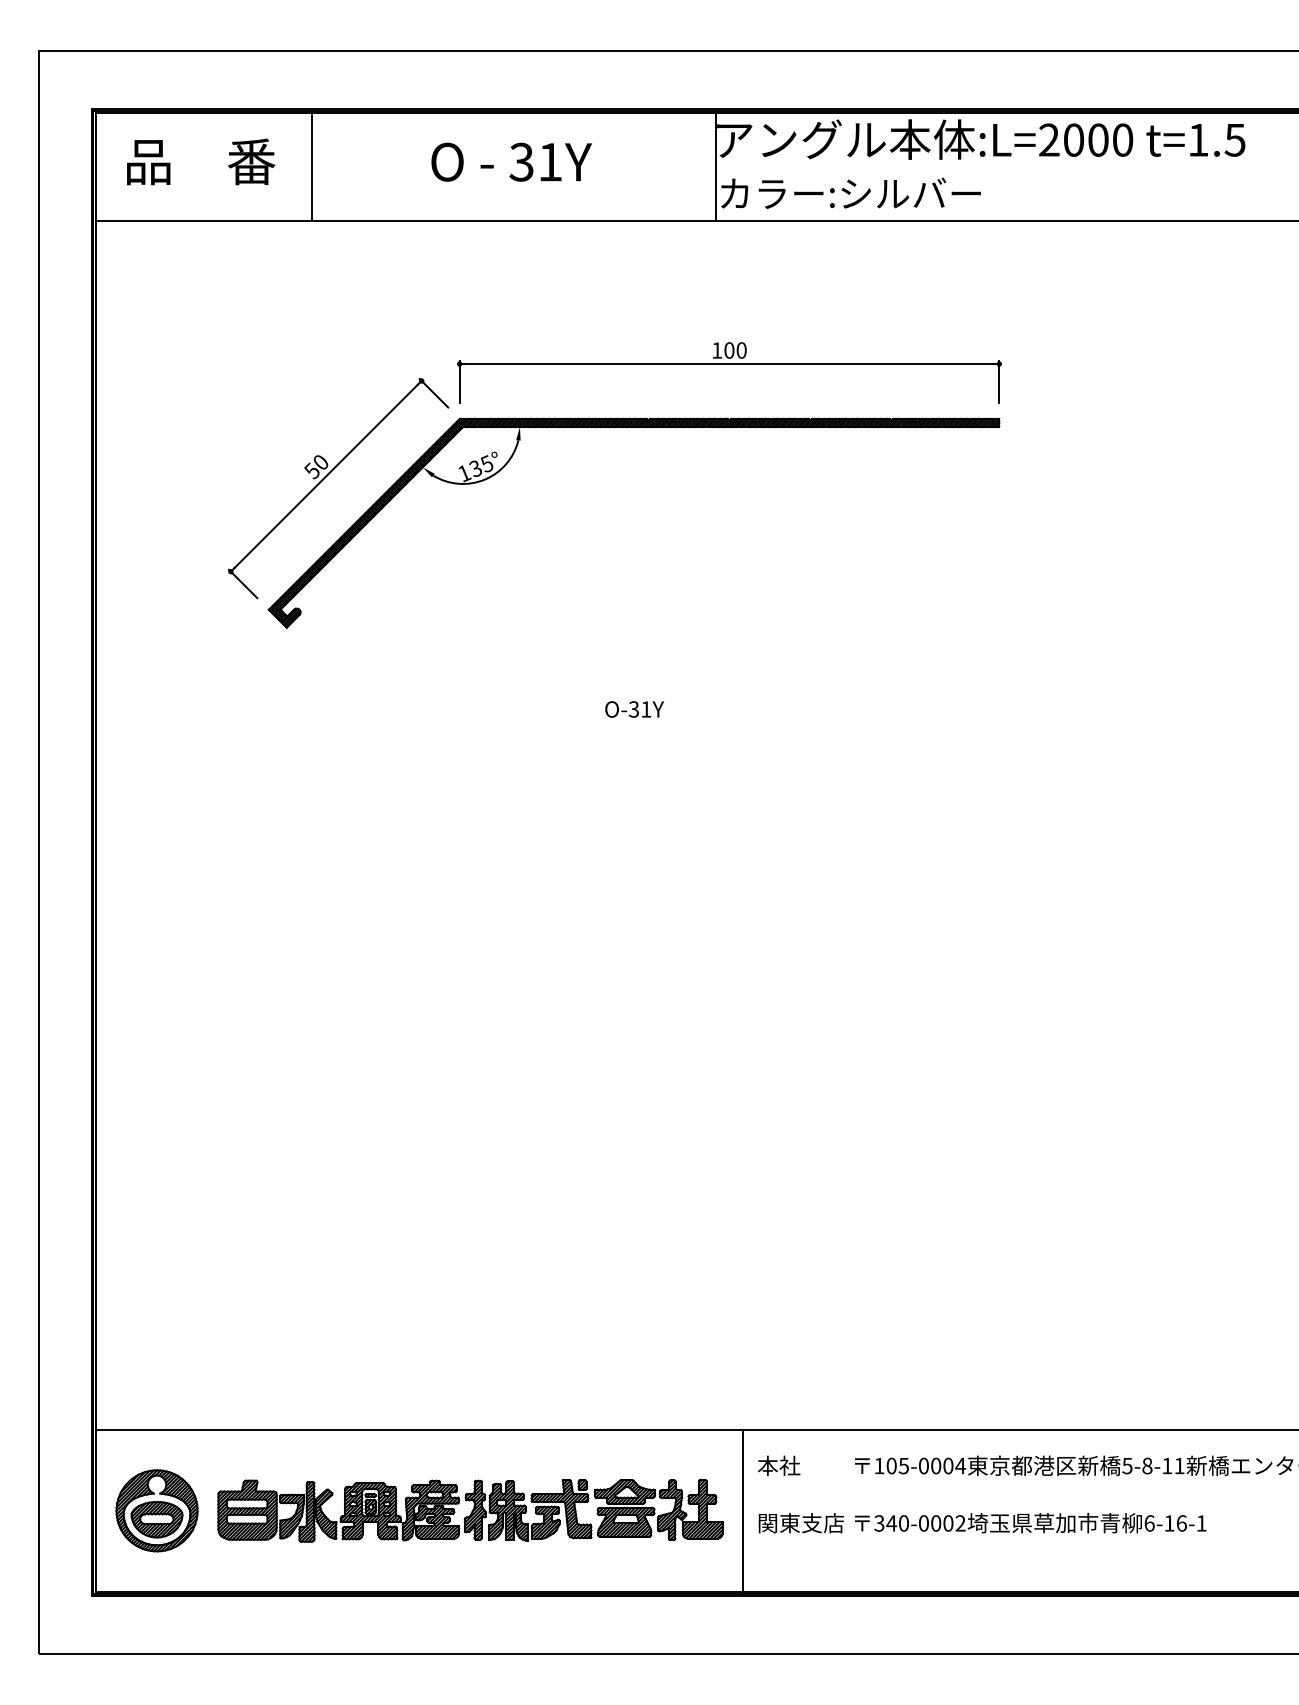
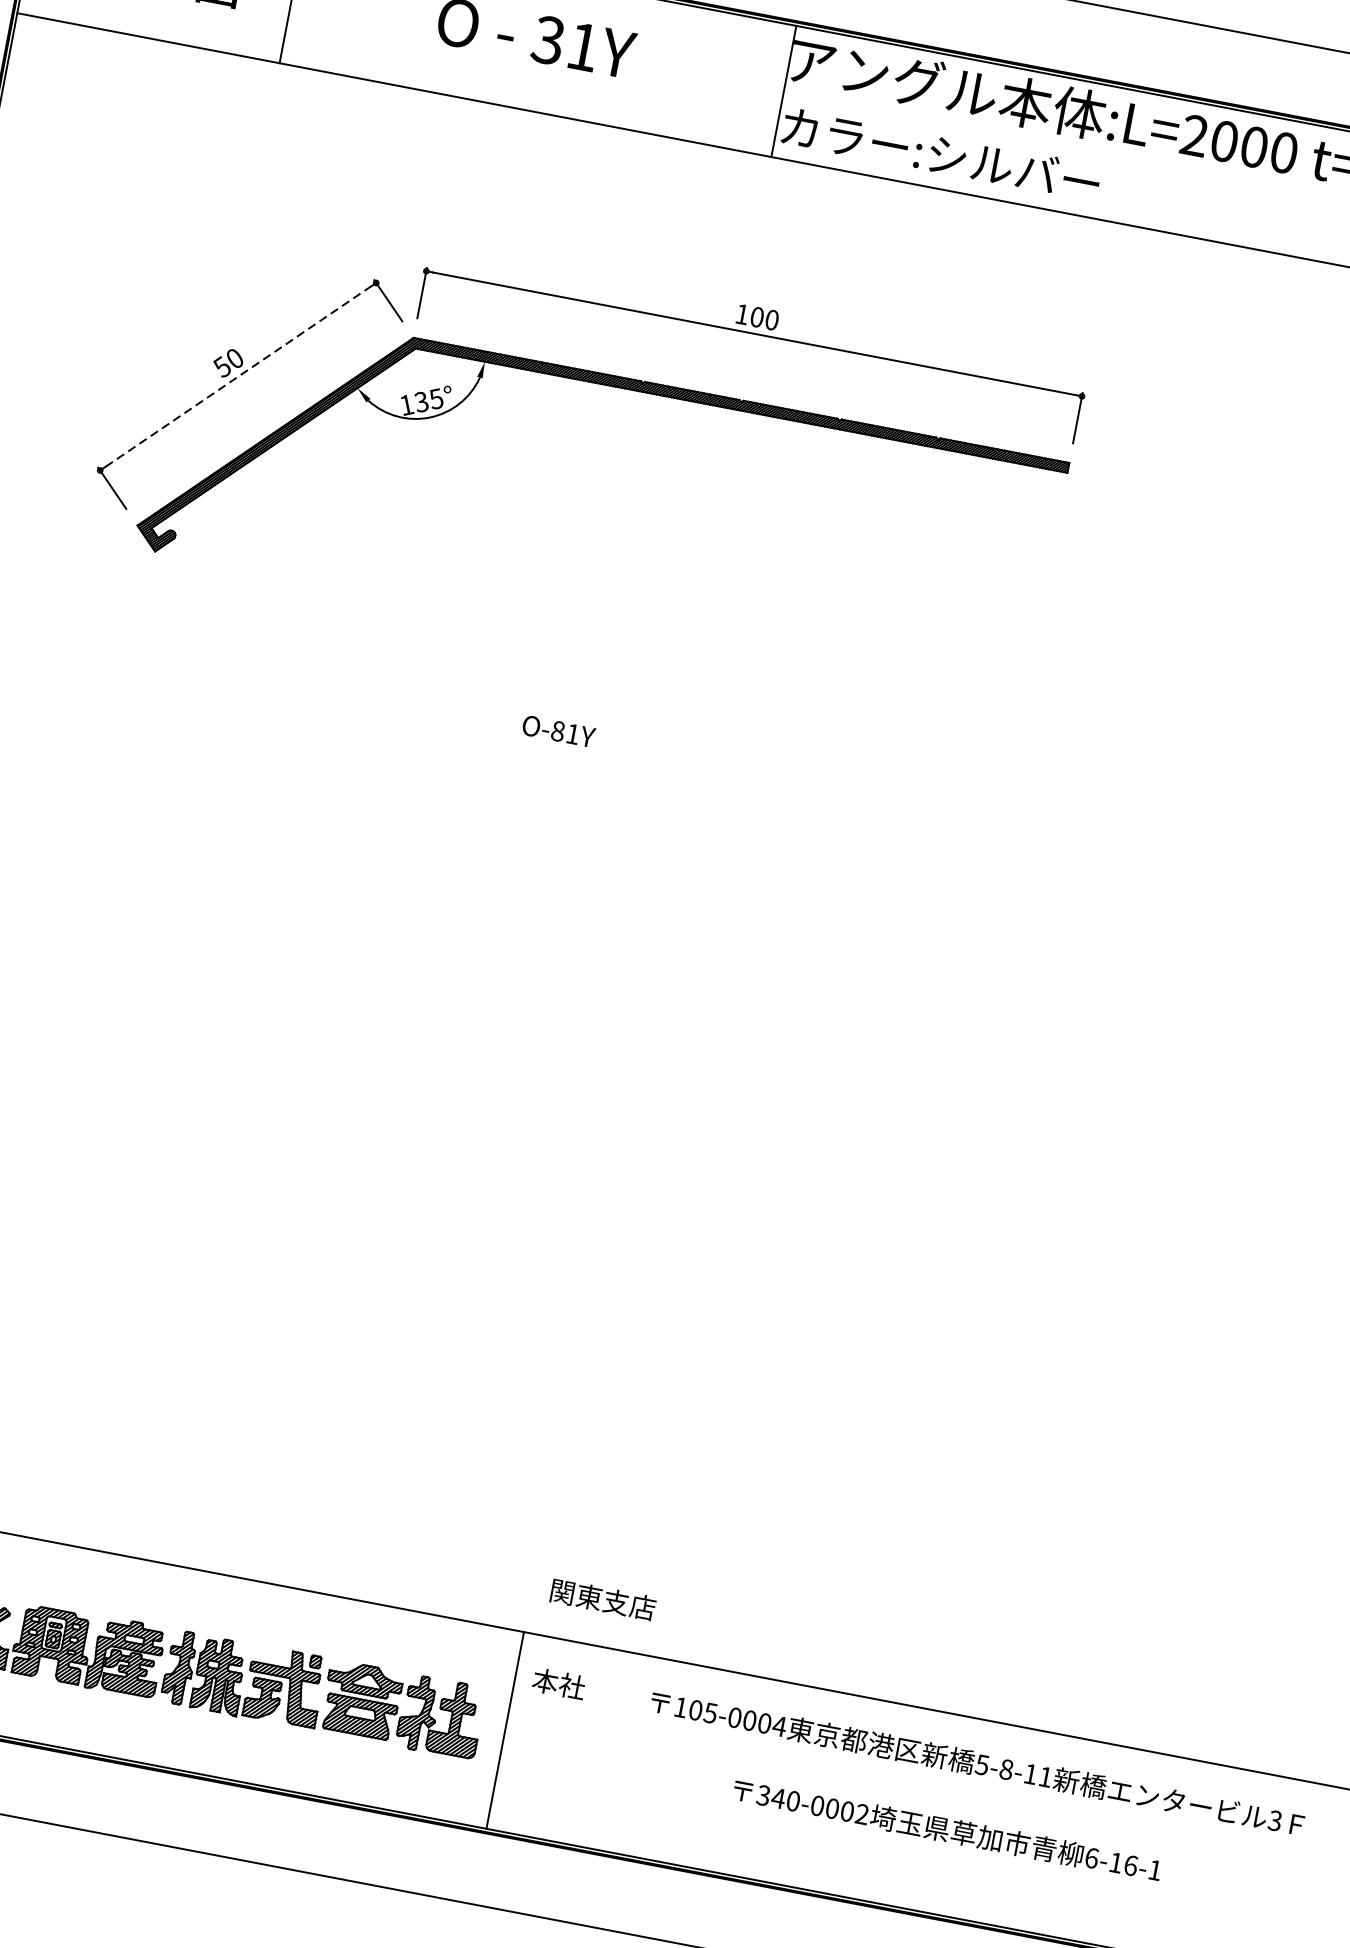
line: (326, 476) -> (238, 376), solid -> dashed
text: (633, 709) -> (557, 731), O-31Y -> O-81Y
text: (801, 1523) -> (603, 1600), moved
text: (1030, 1523) -> (947, 1830), moved

